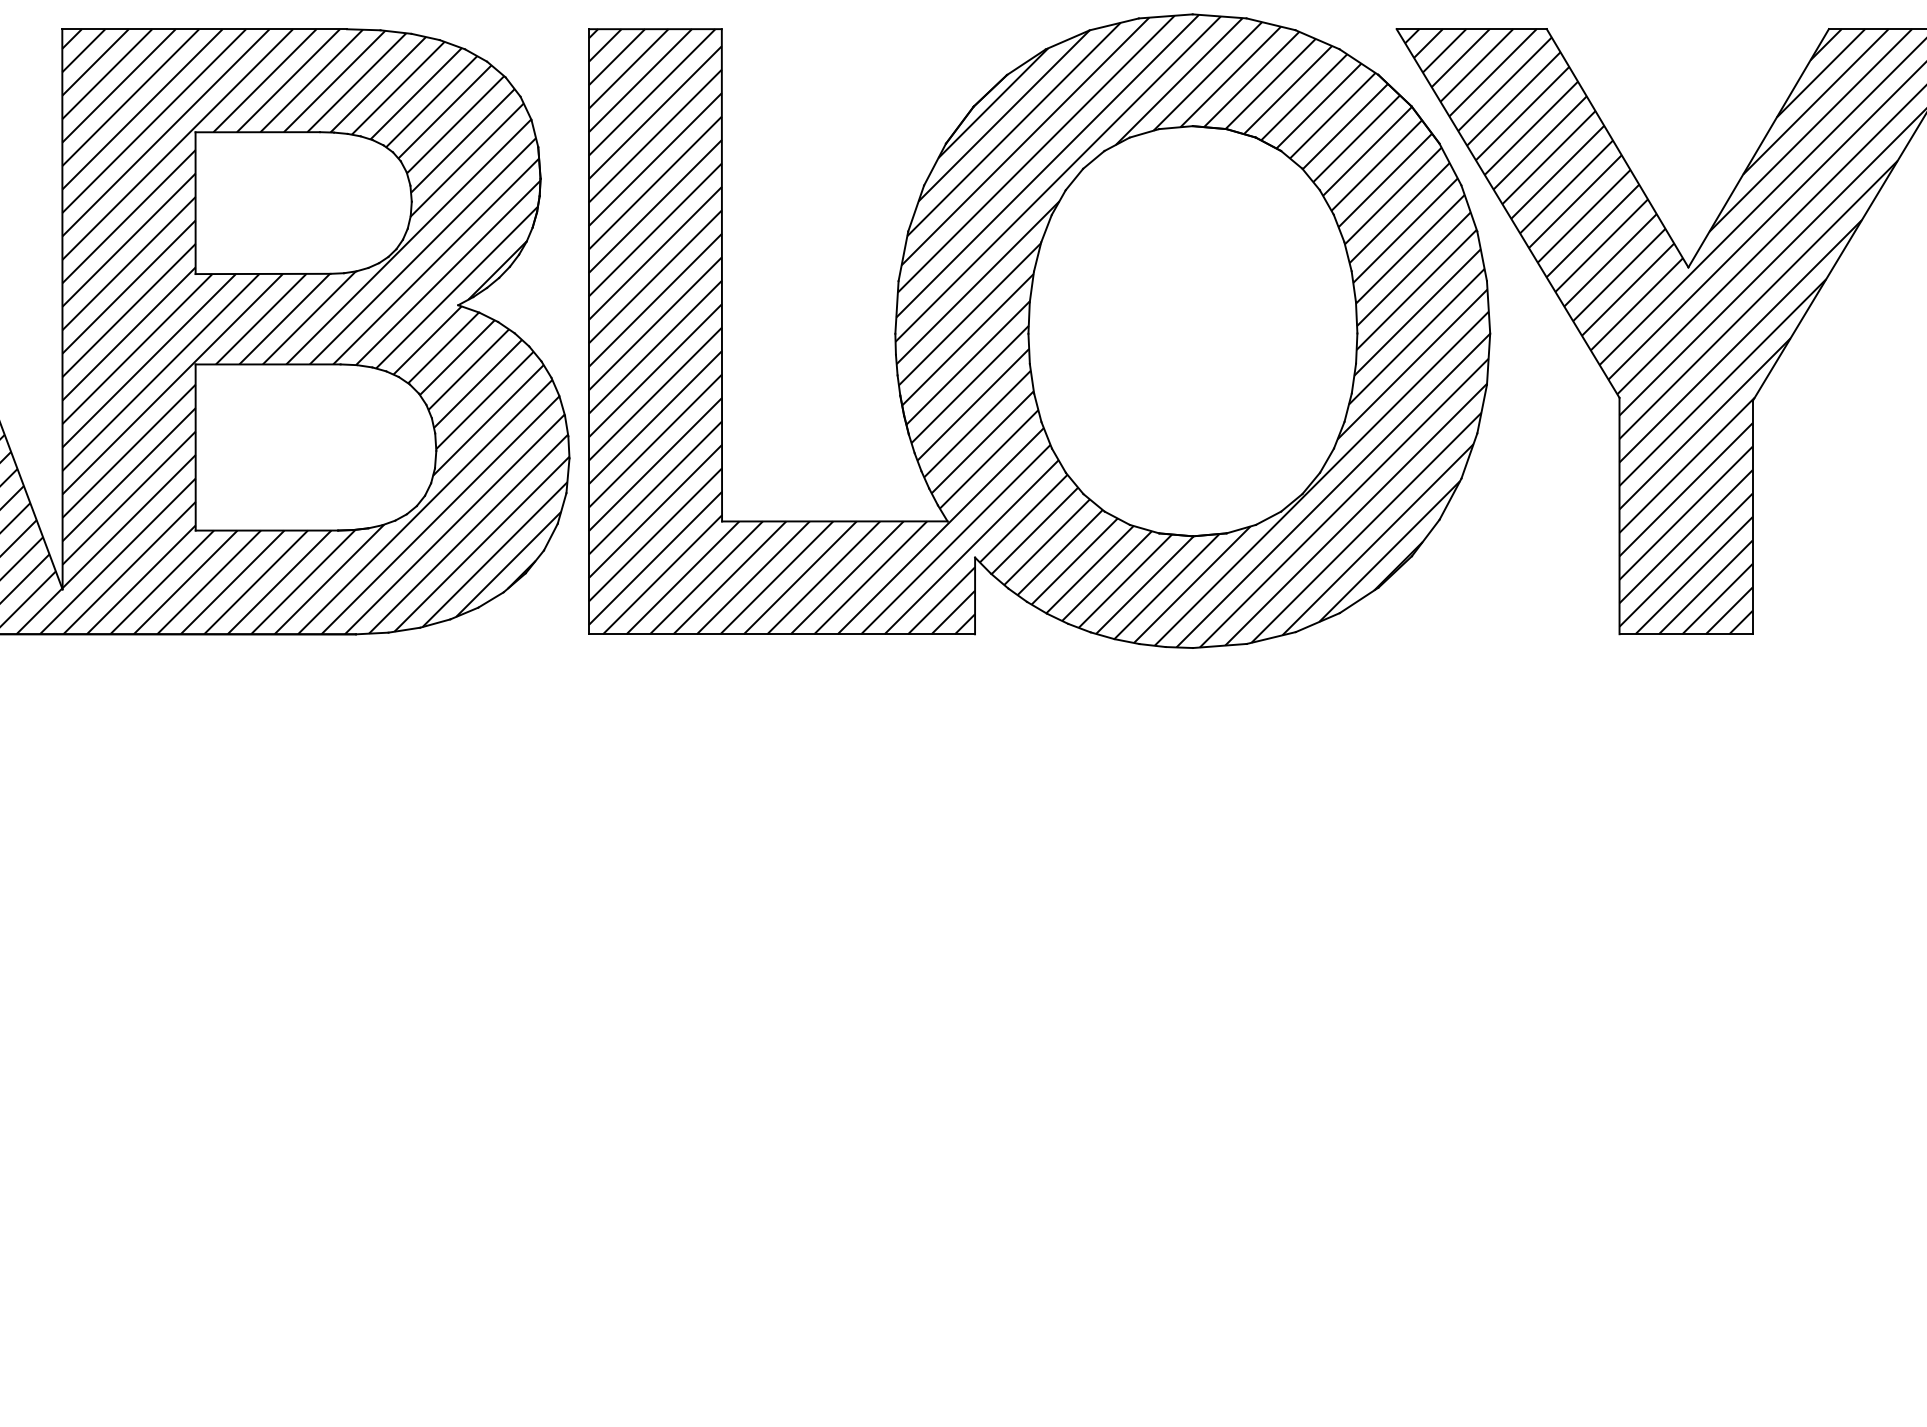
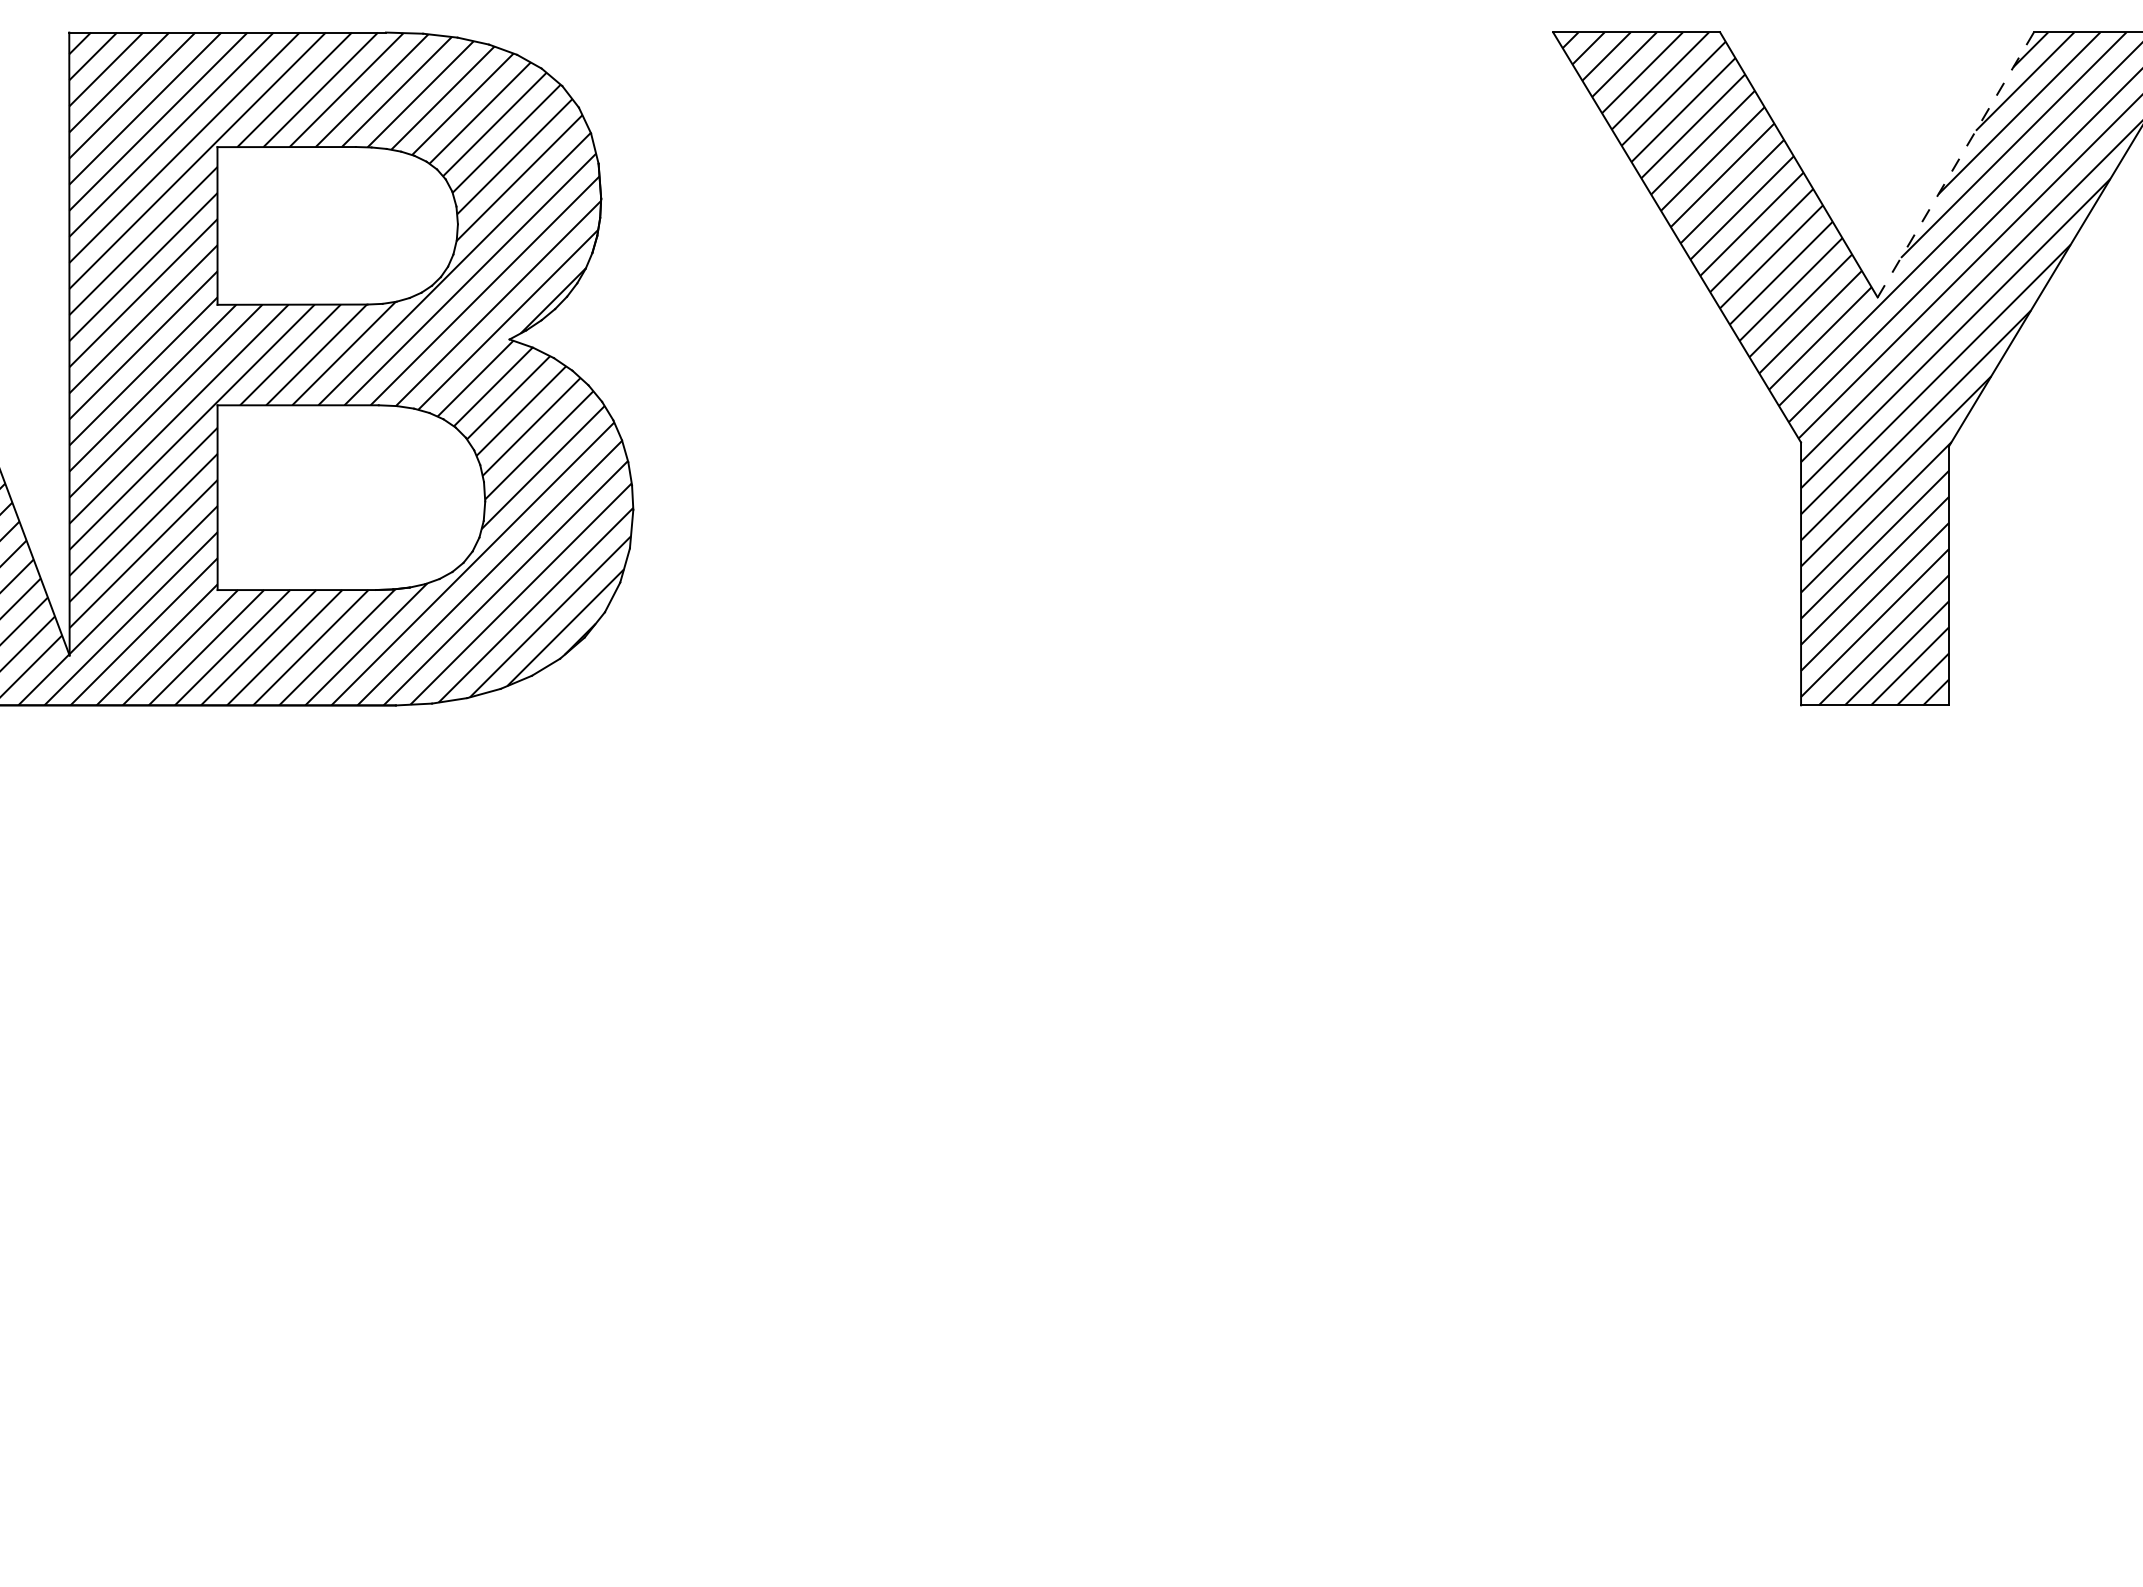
line: (1758, 147) -> (1955, 164), solid -> dashed
part: (1039, 331) -> (1156, 368), removed

